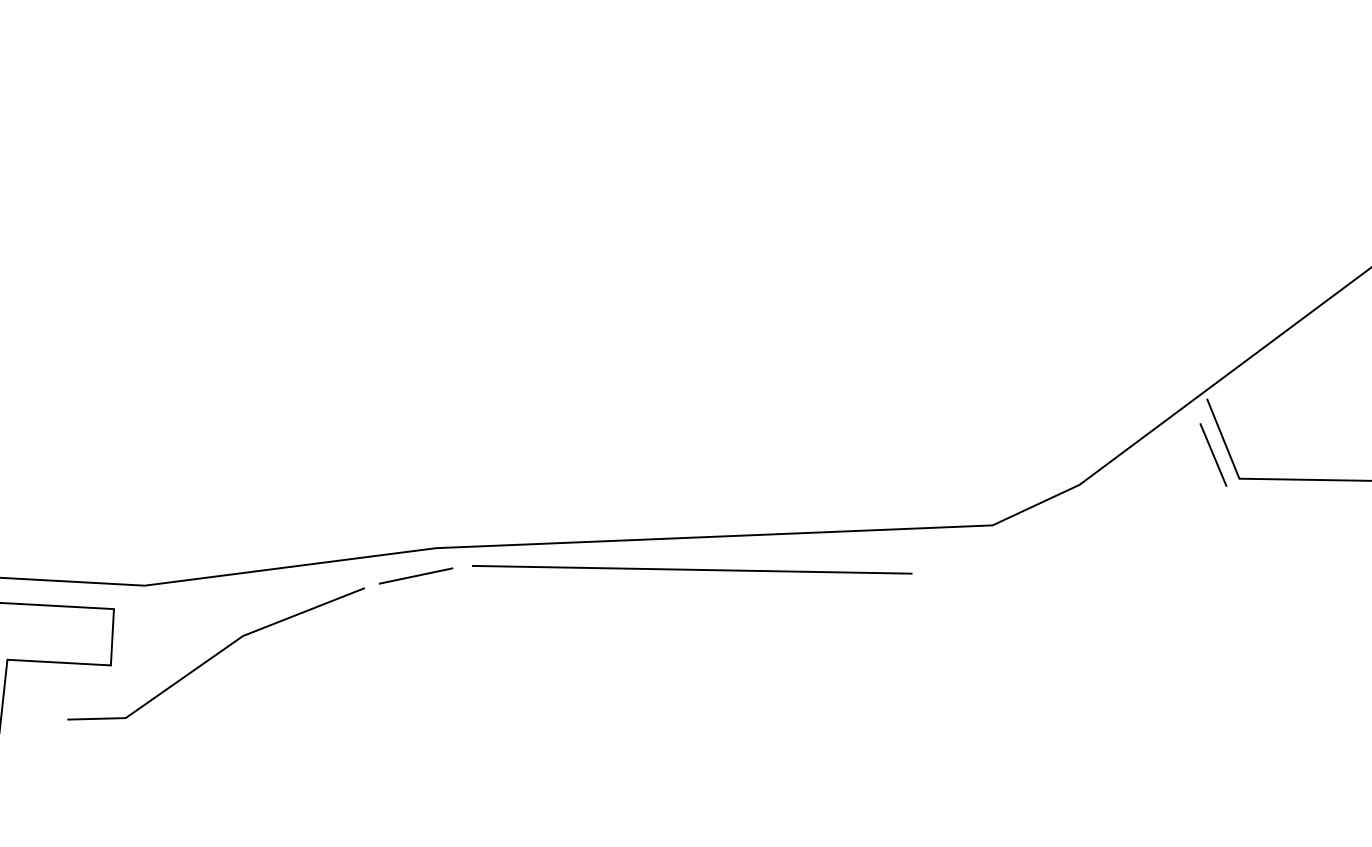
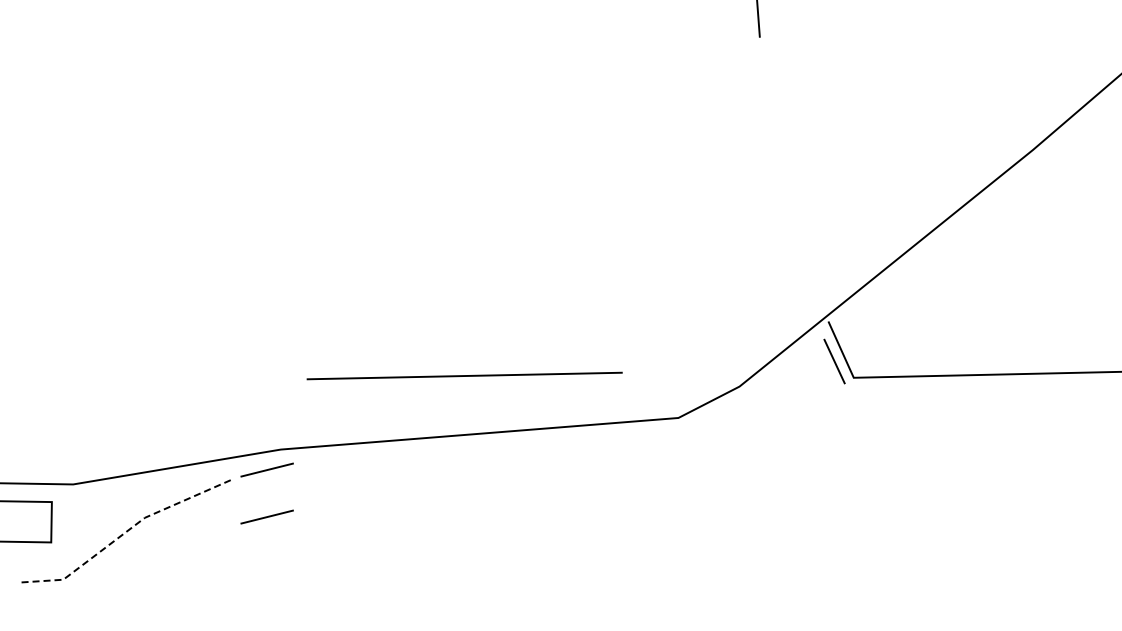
line: (692, 569) -> (464, 375), moved
line: (412, 640) -> (266, 516), added
line: (215, 655) -> (125, 532), solid -> dashed

